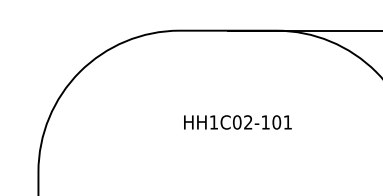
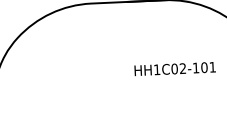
text: (237, 122) -> (174, 69), moved

